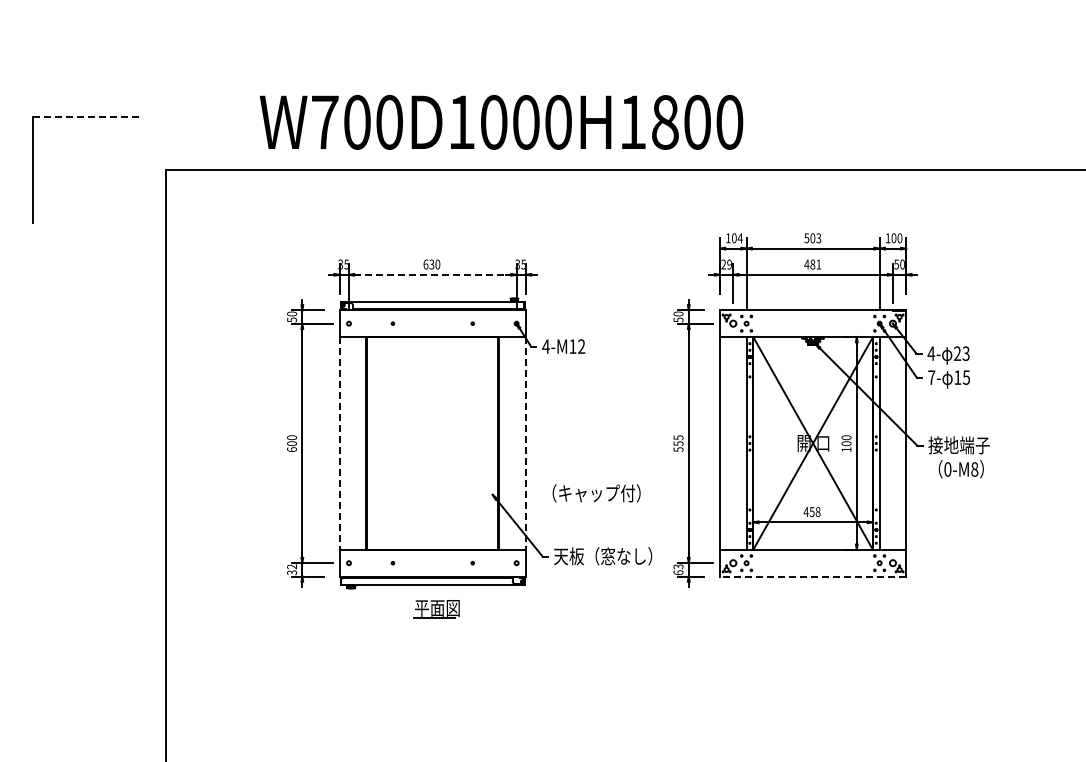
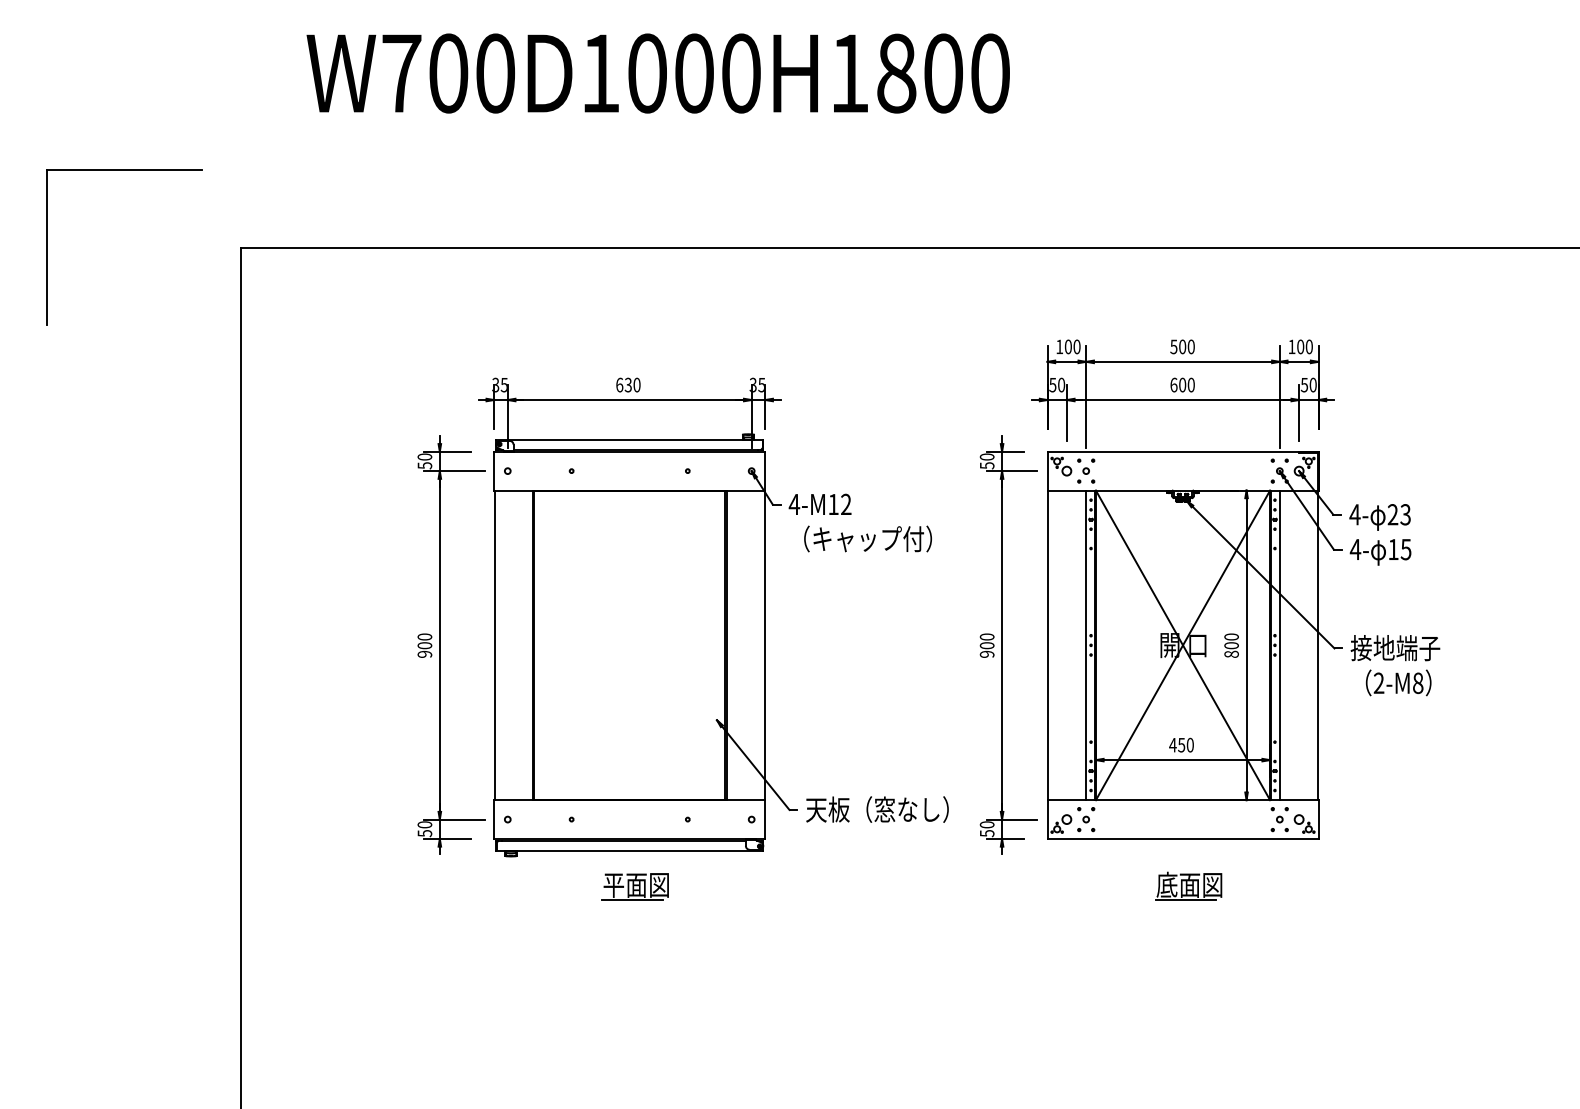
line: (86, 116) -> (125, 169), dashed -> solid
text: (501, 122) -> (658, 73), moved
text: (739, 238) -> (1075, 347), 104 -> 100
text: (818, 238) -> (1190, 347), 503 -> 500
text: (726, 264) -> (1056, 385), 29 -> 50
text: (812, 264) -> (1182, 385), 481 -> 600
line: (432, 274) -> (629, 399), dashed -> solid
text: (931, 377) -> (1355, 549), 7- -> 4-
line: (339, 443) -> (493, 645), dashed -> solid
line: (525, 443) -> (764, 645), dashed -> solid
text: (678, 443) -> (987, 645), 555 -> 900
text: (292, 449) -> (425, 654), 600 -> 900
text: (846, 449) -> (1231, 654), 100 -> 800
text: (947, 469) -> (1378, 683), 0-M8 -> 2-M8
text: (596, 493) -> (867, 539), moved
text: (817, 511) -> (1189, 744), 458 -> 450
text: (292, 569) -> (425, 828), 32 -> 50
text: (678, 569) -> (987, 828), 63 -> 50
line: (812, 576) -> (1182, 838), dashed -> solid
part: (816, 608) -> (1187, 885), added

